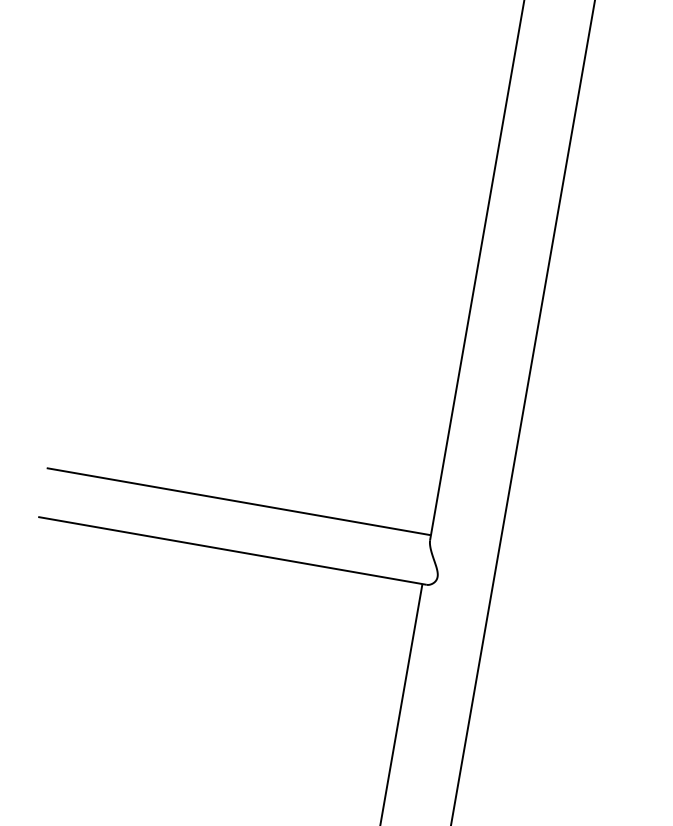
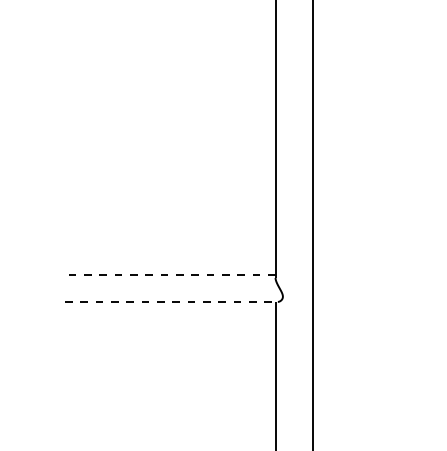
line: (237, 502) -> (169, 275), solid -> dashed
line: (232, 550) -> (171, 301), solid -> dashed

